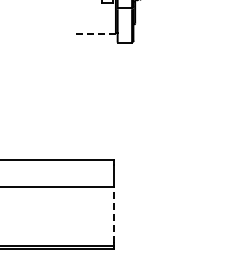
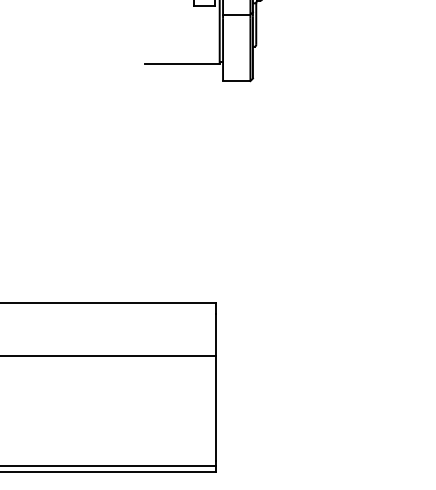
line: (96, 33) -> (182, 63), dashed -> solid
line: (113, 215) -> (215, 409), dashed -> solid

